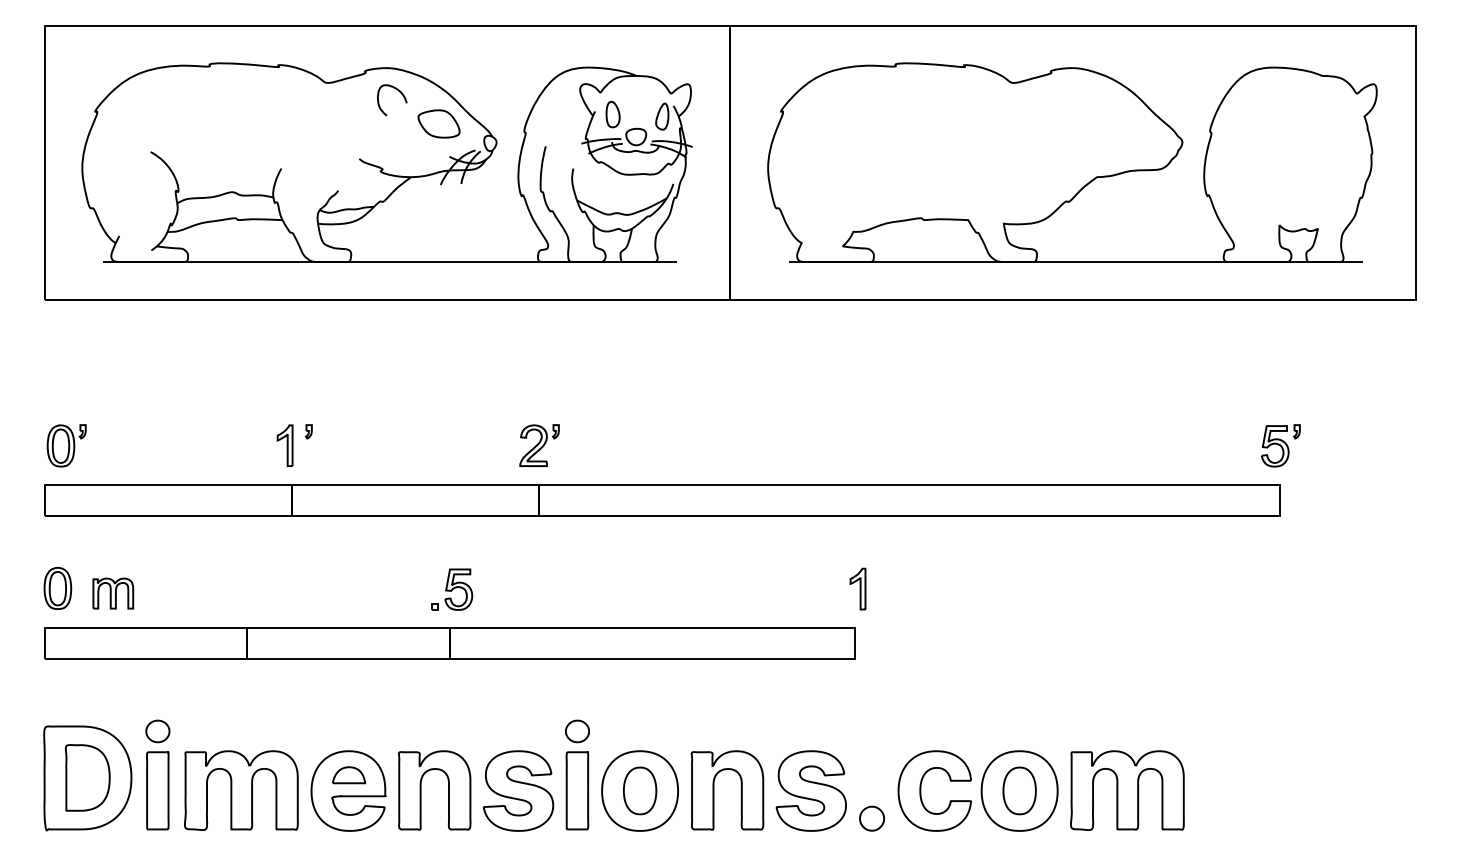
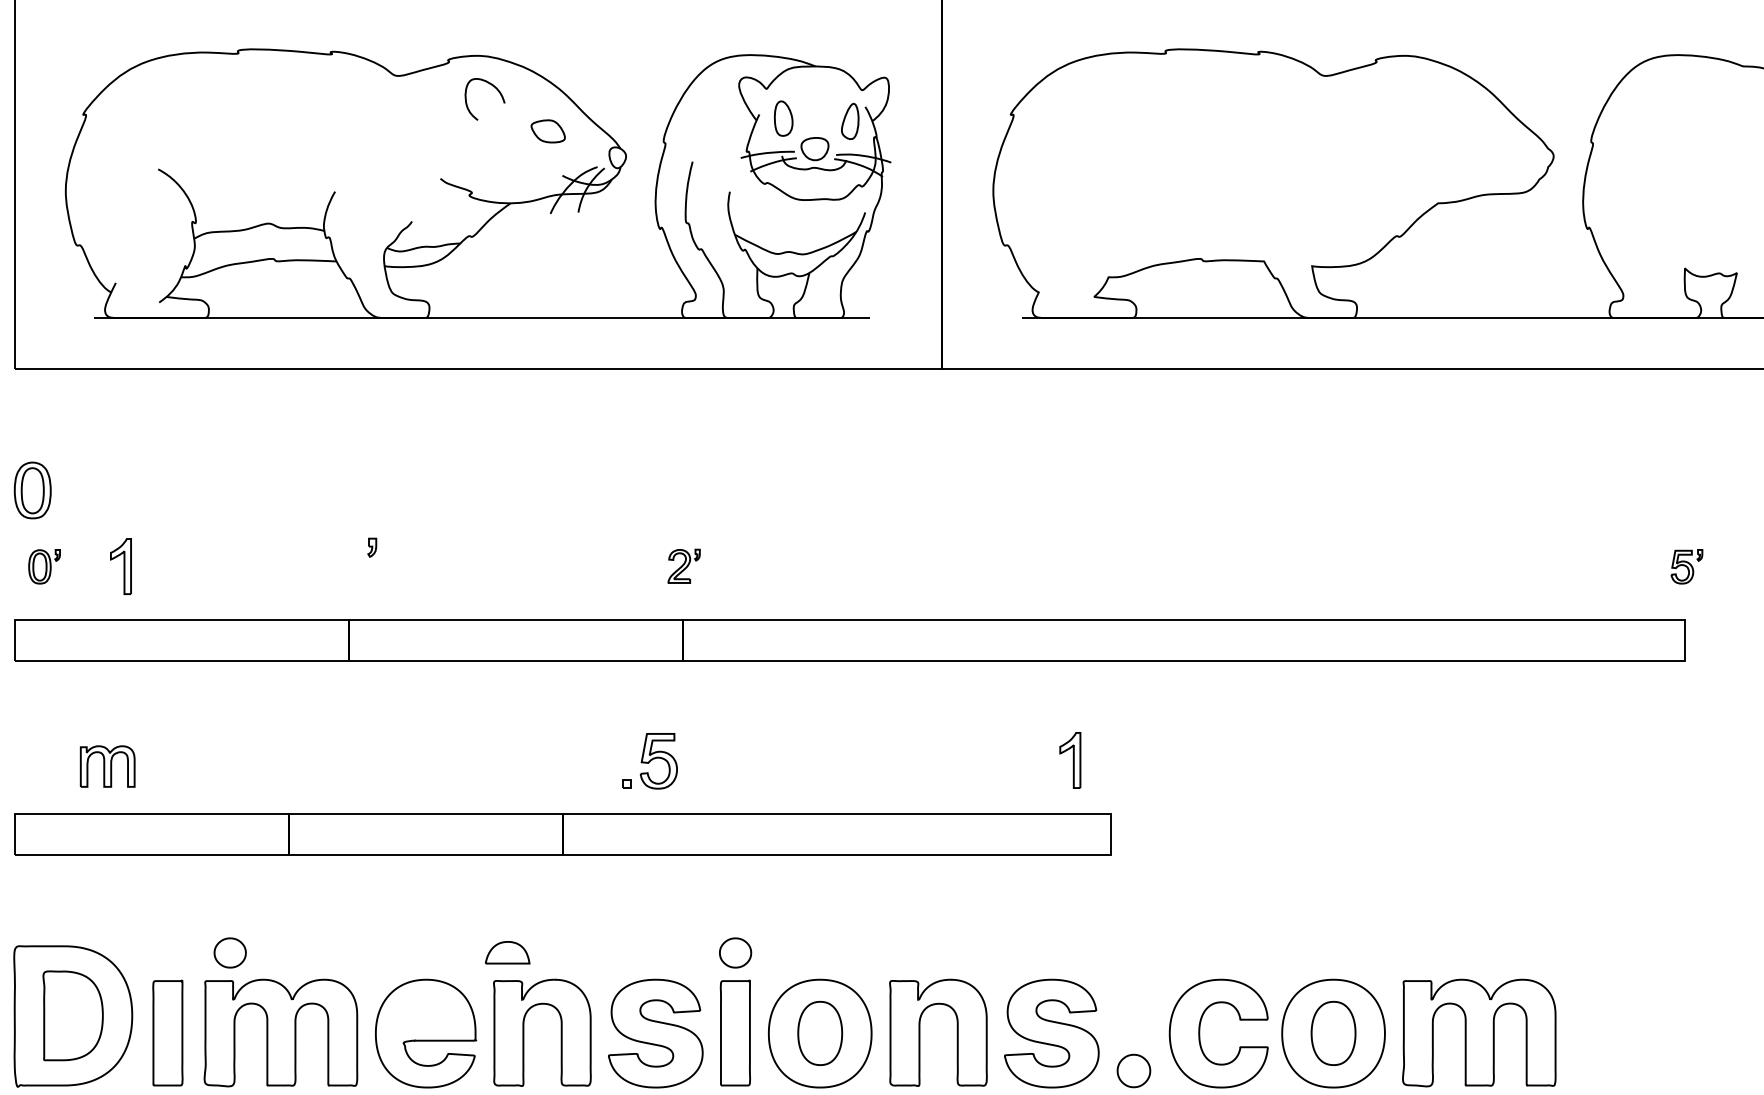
part: (438, 123) -> (547, 130), size x0.6
part: (66, 445) -> (44, 566), size x0.6
part: (284, 445) -> (120, 566), moved
part: (539, 445) -> (684, 566), size x0.6
part: (1280, 445) -> (1686, 566), size x0.6
part: (57, 588) -> (32, 490), moved
part: (857, 588) -> (1069, 759), moved
part: (452, 589) -> (650, 761), moved
part: (157, 731) -> (229, 953), moved
part: (349, 775) -> (508, 953), moved

